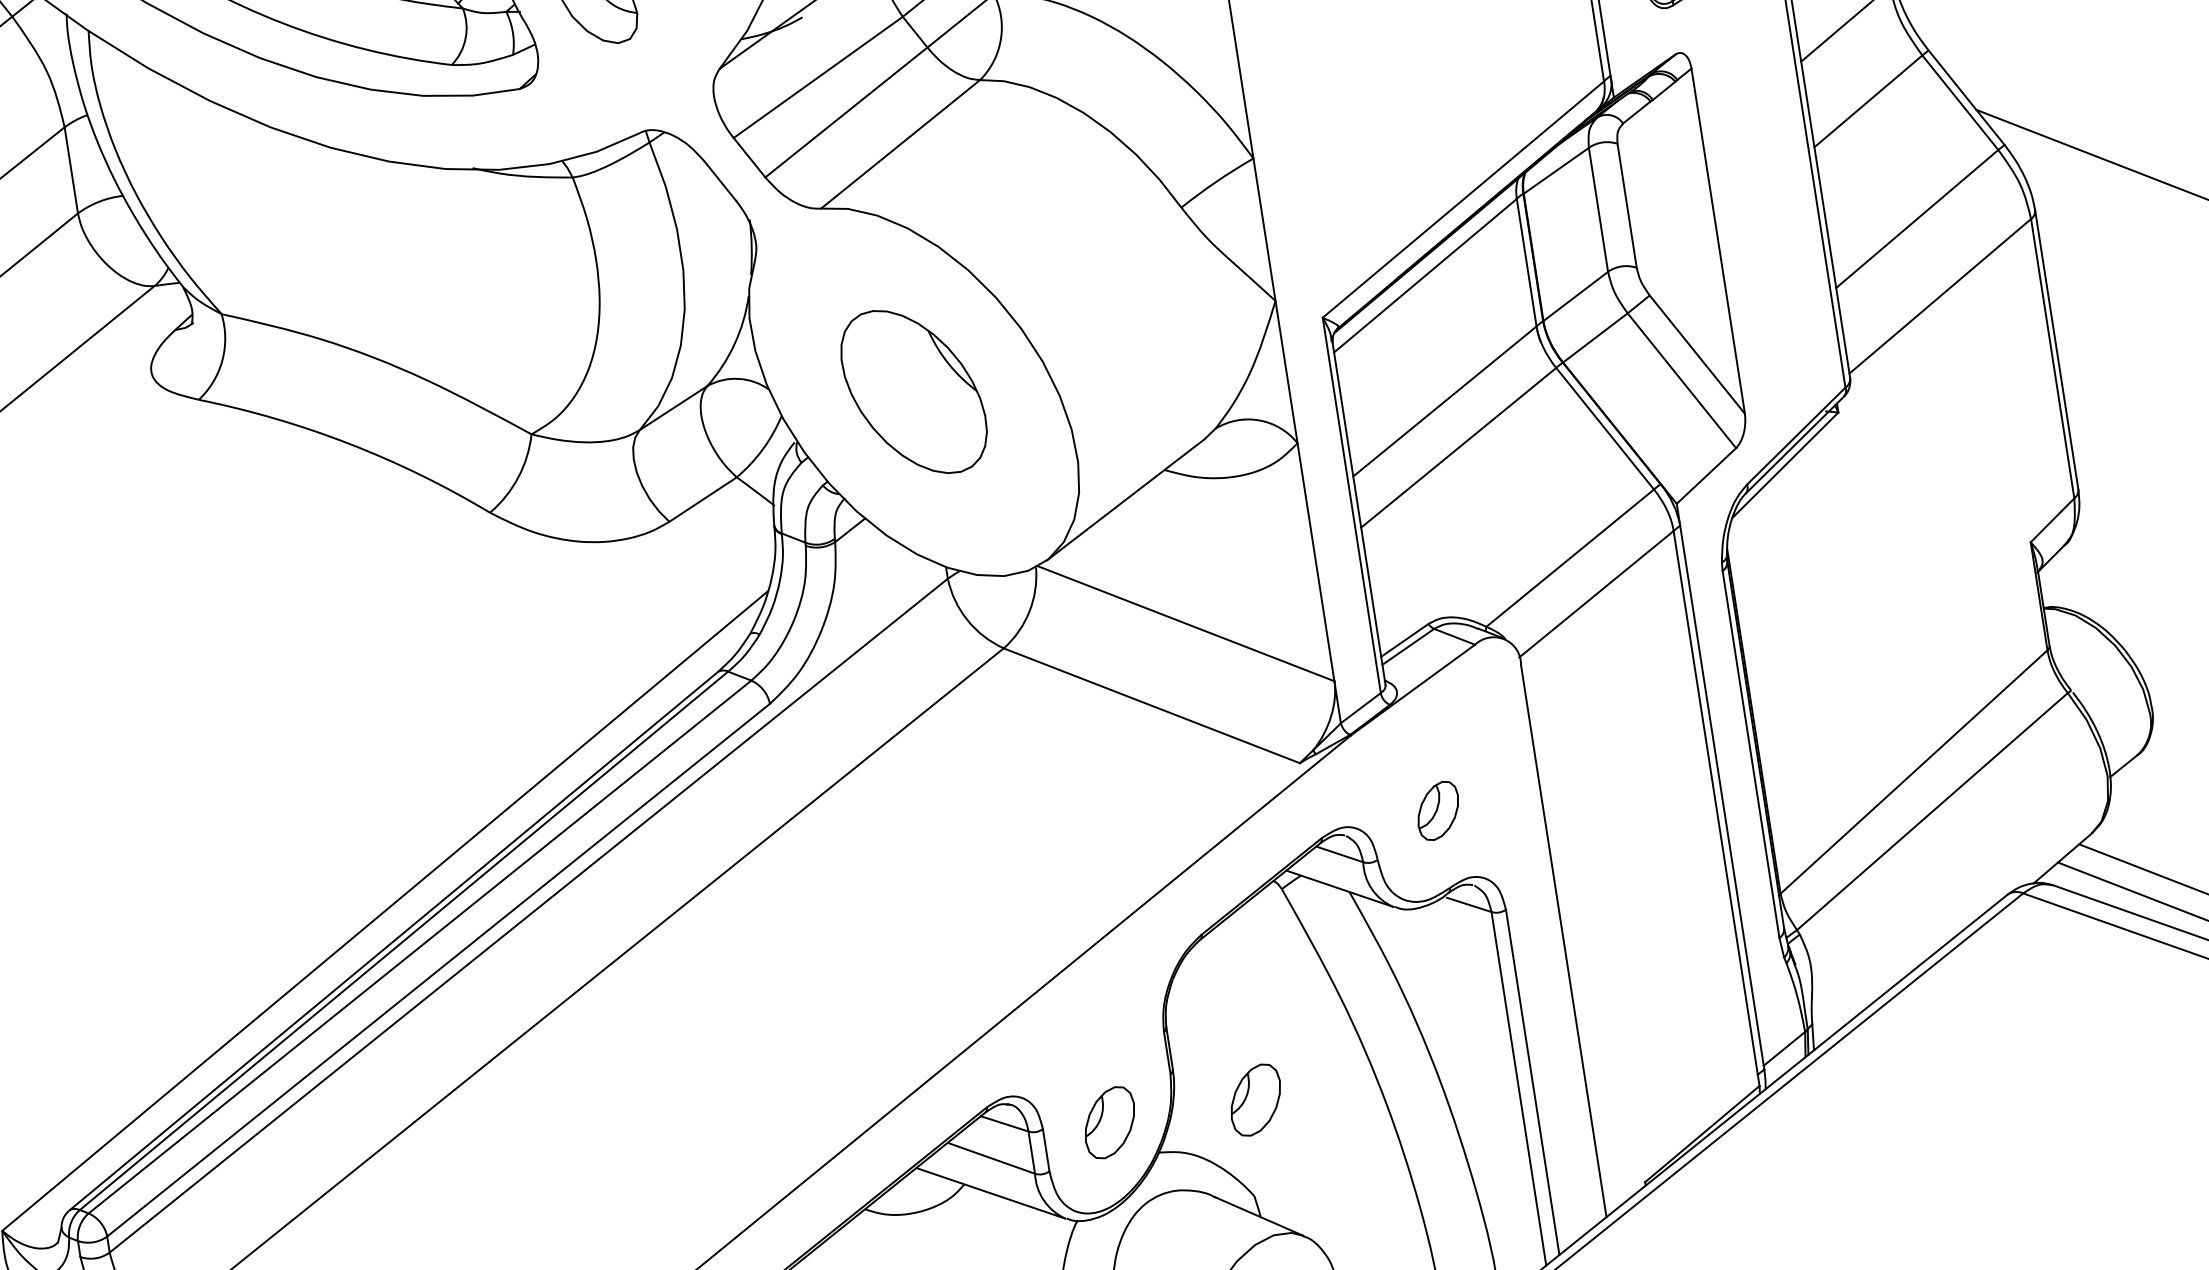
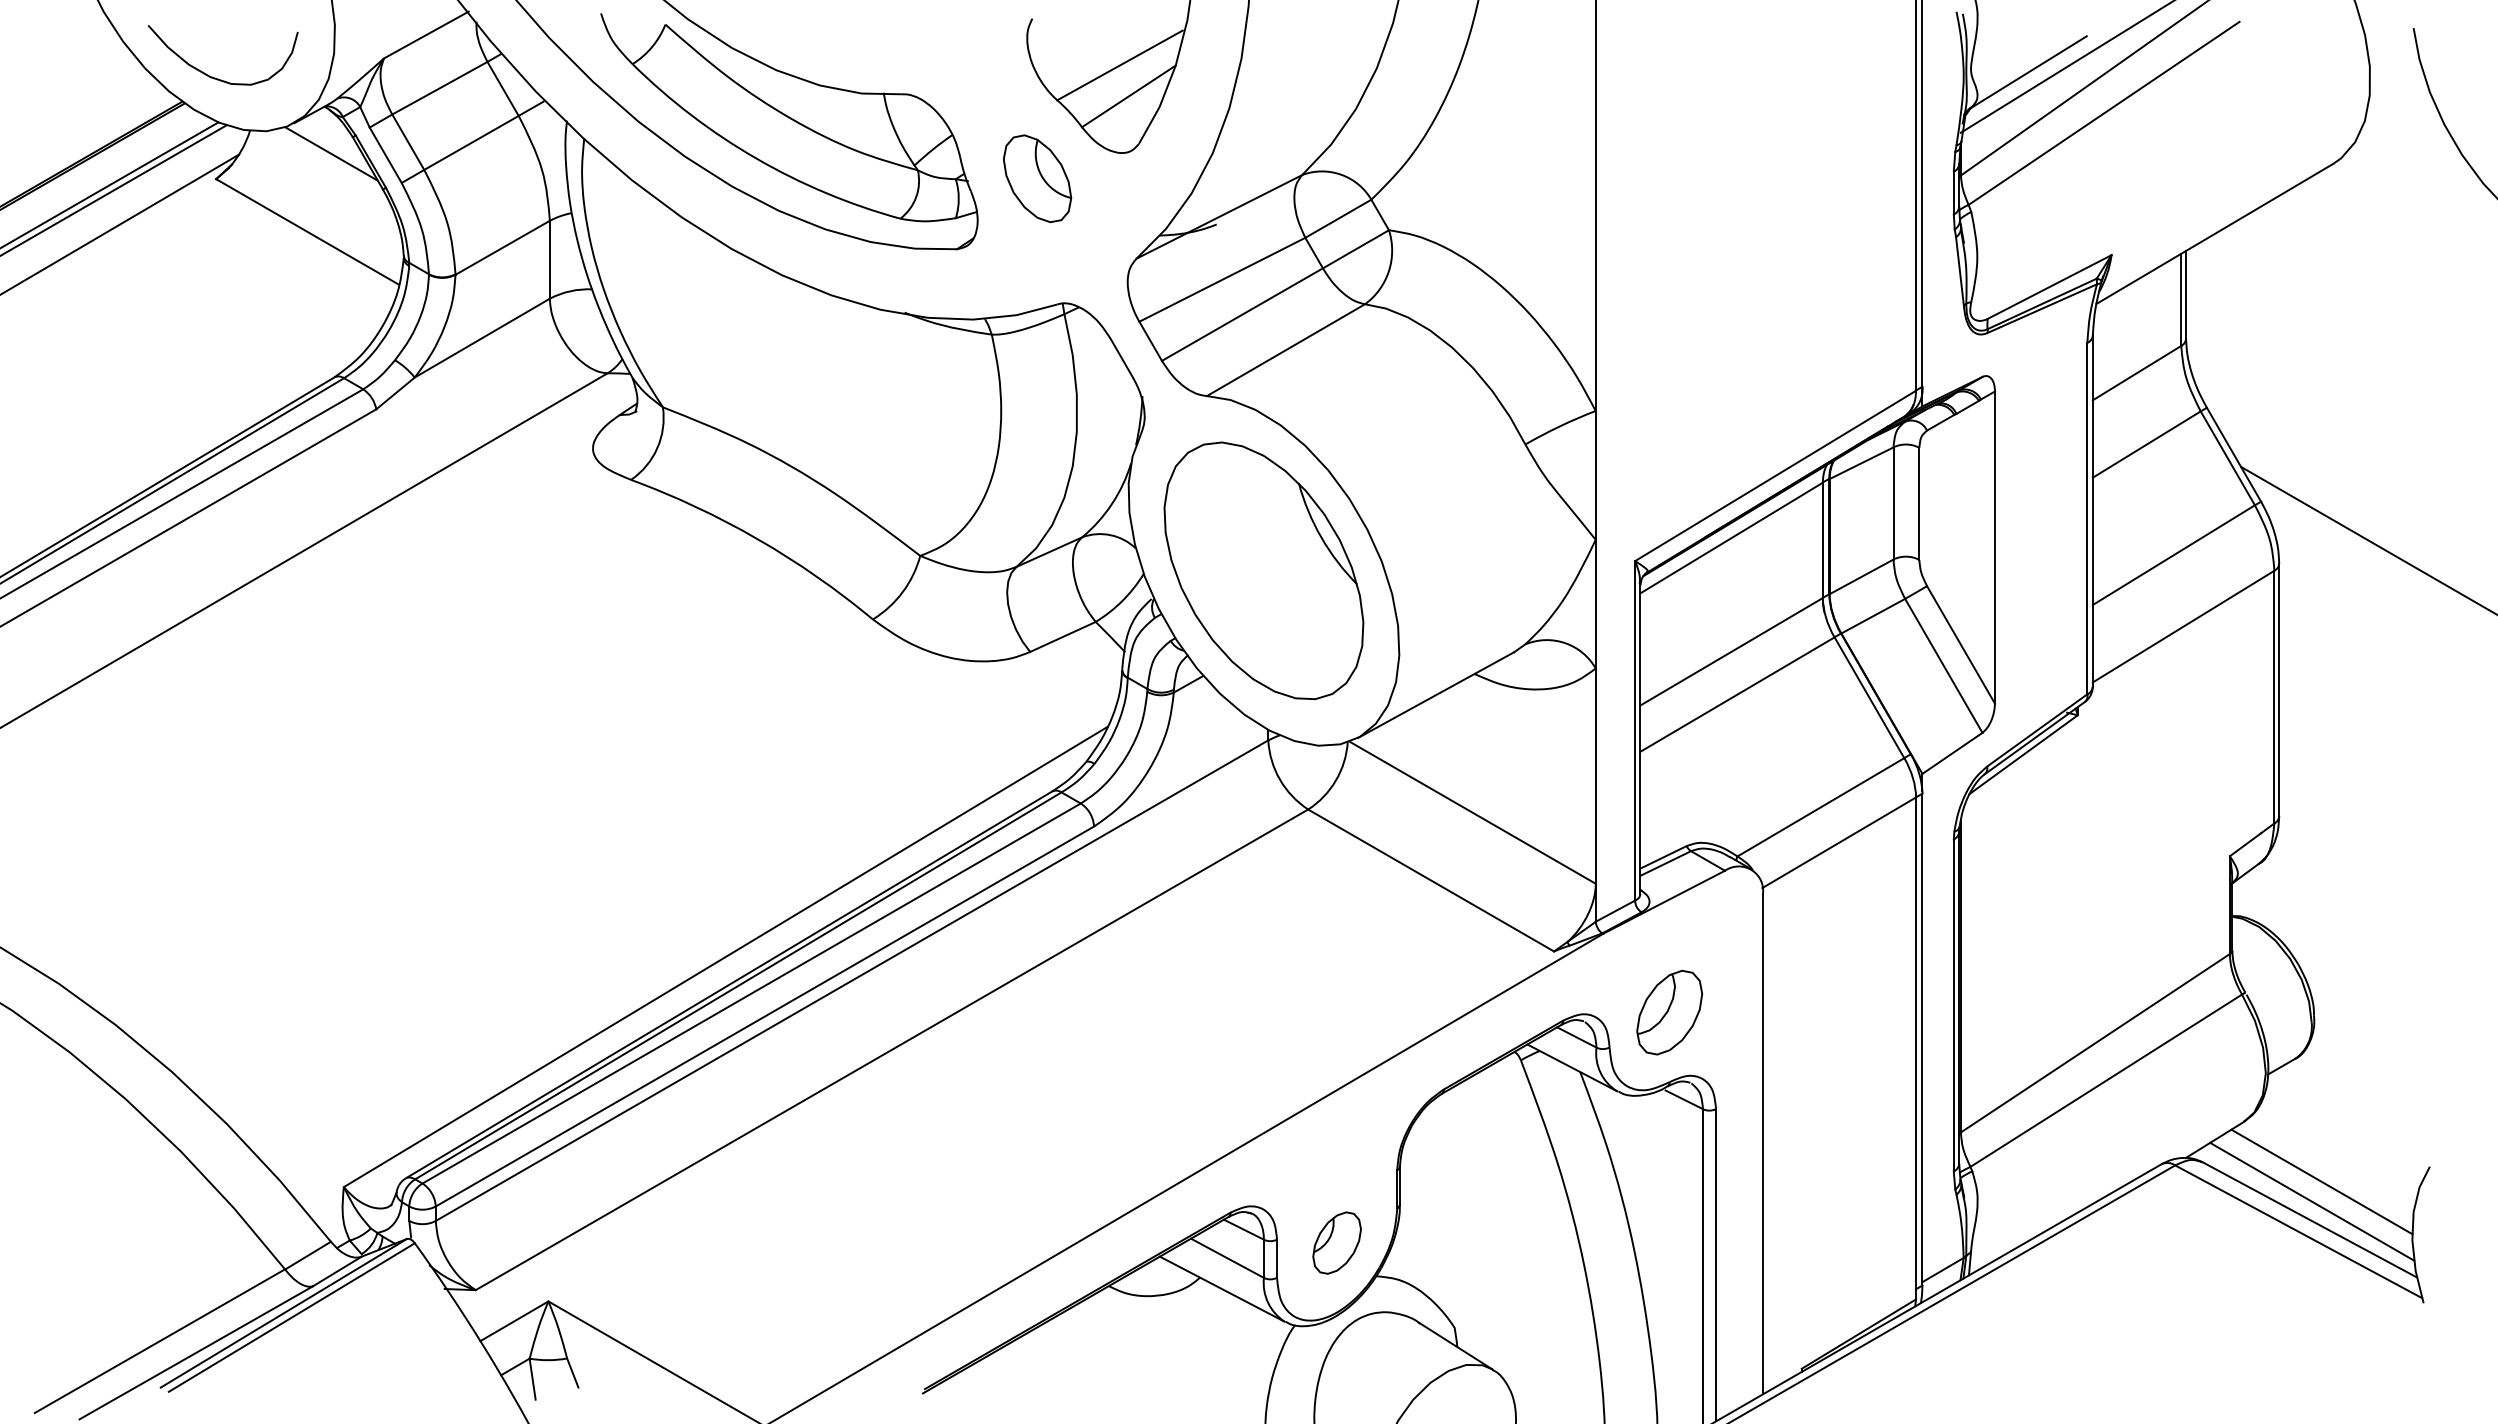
part: (913, 391) -> (1263, 570), size x1.67
part: (1437, 810) -> (1669, 1012), size x1.67
part: (1255, 1099) -> (1468, 1242), removed

